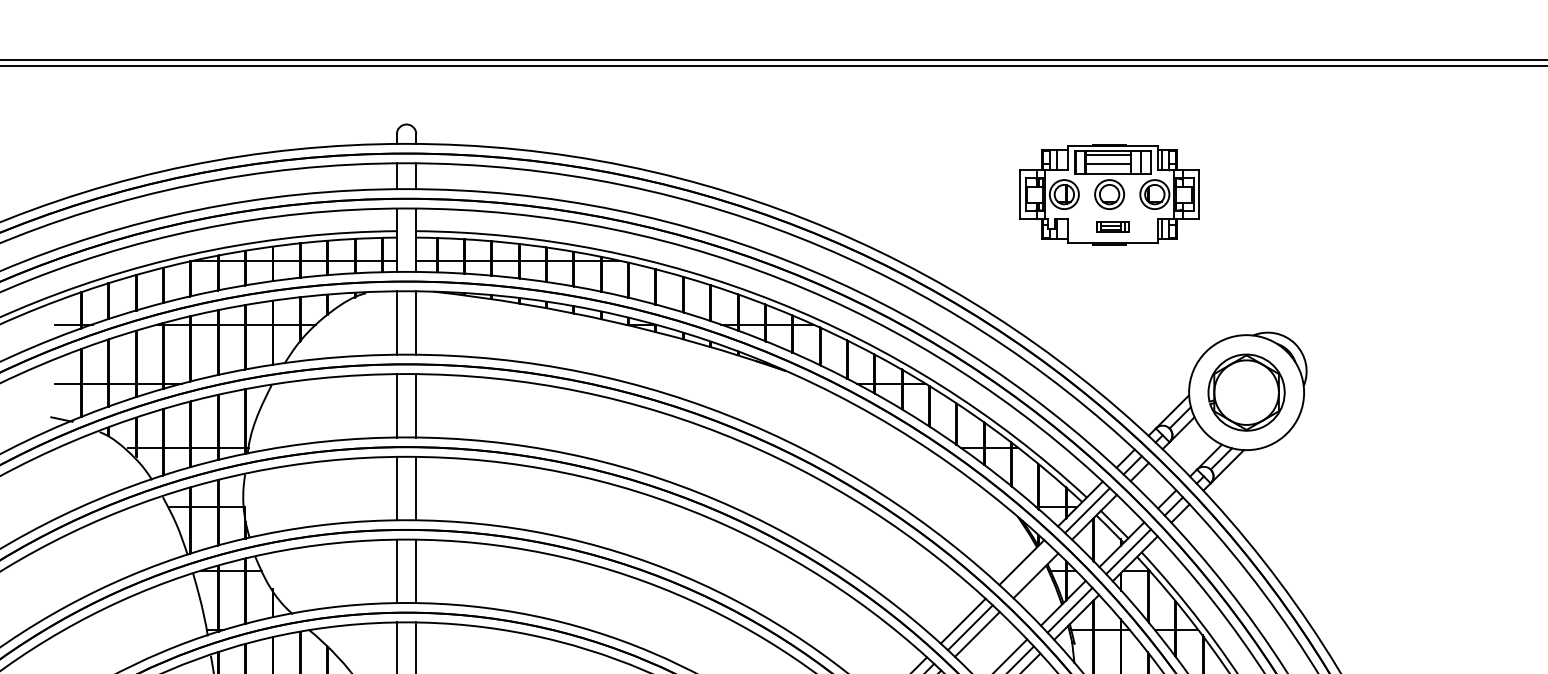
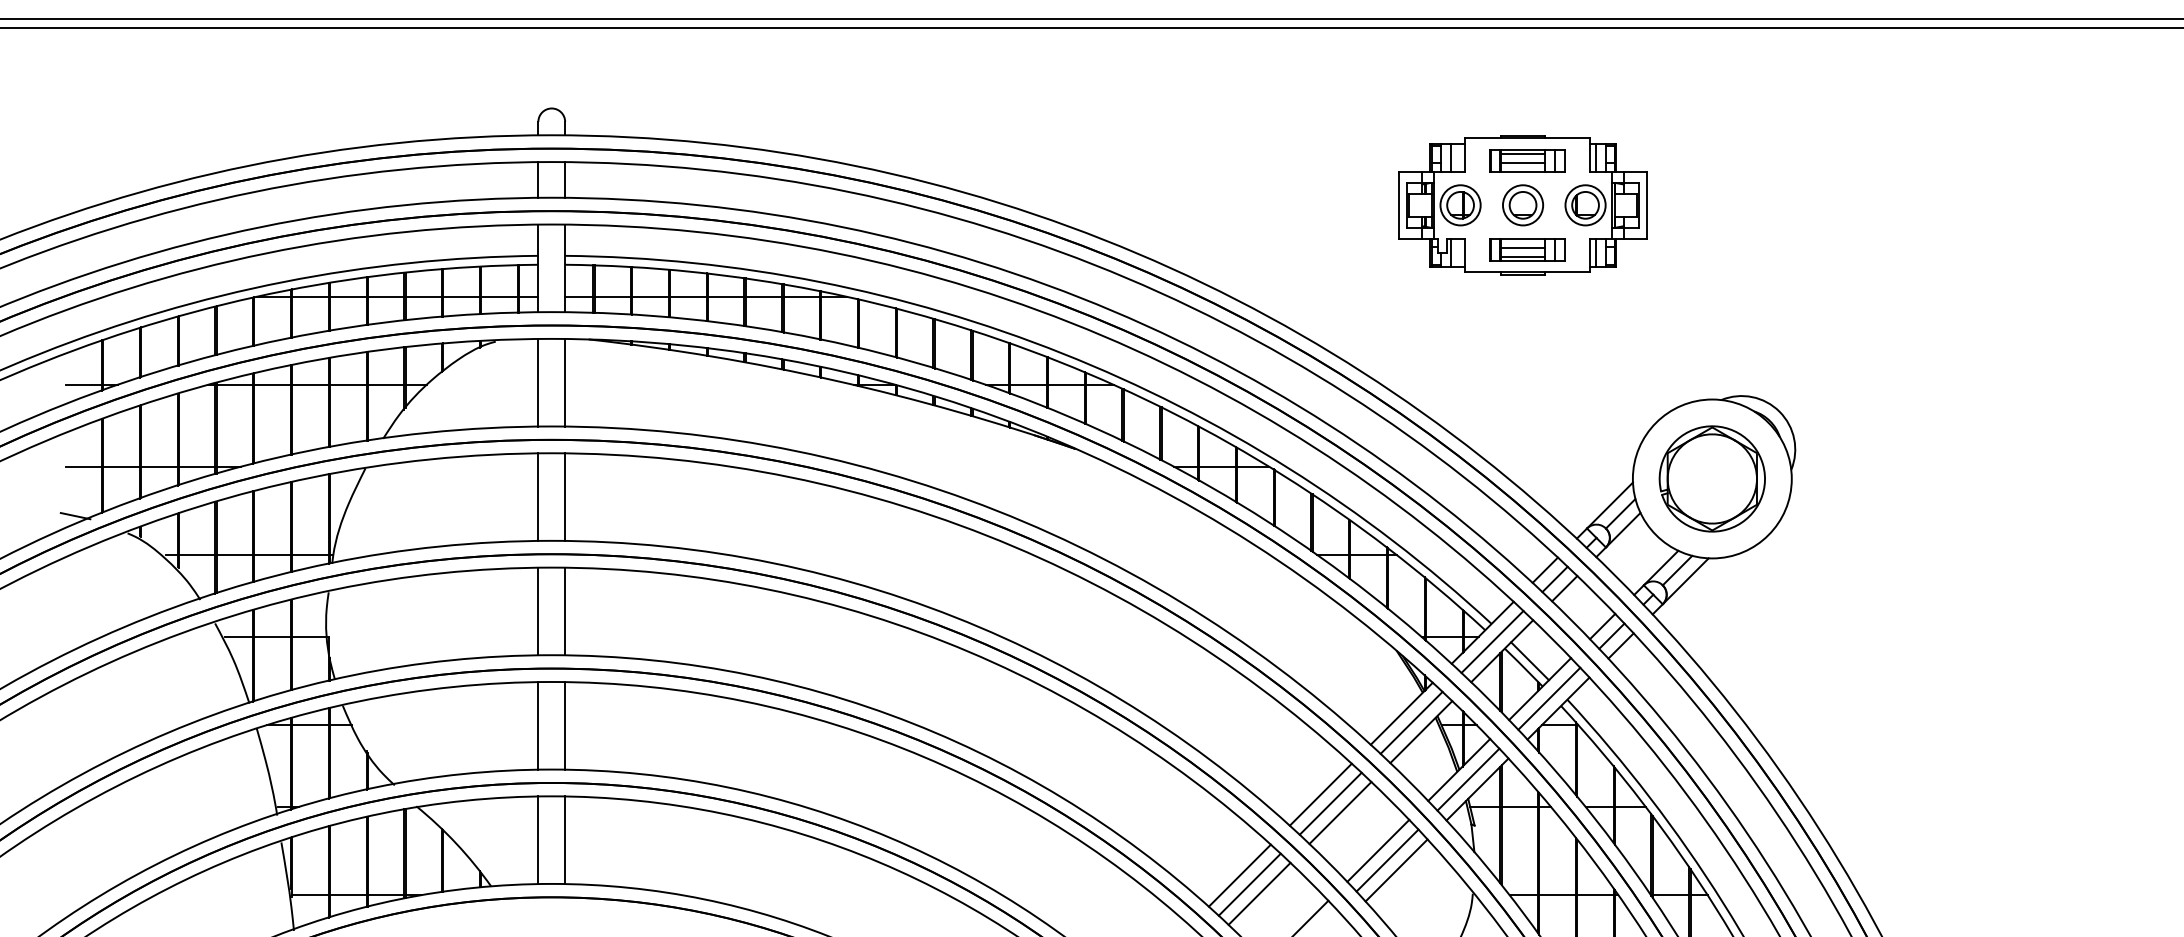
part: (1112, 162) -> (1527, 160), size x0.71
part: (1112, 226) -> (1527, 249), size x1.67
line: (1028, 568) -> (1411, 722), added

